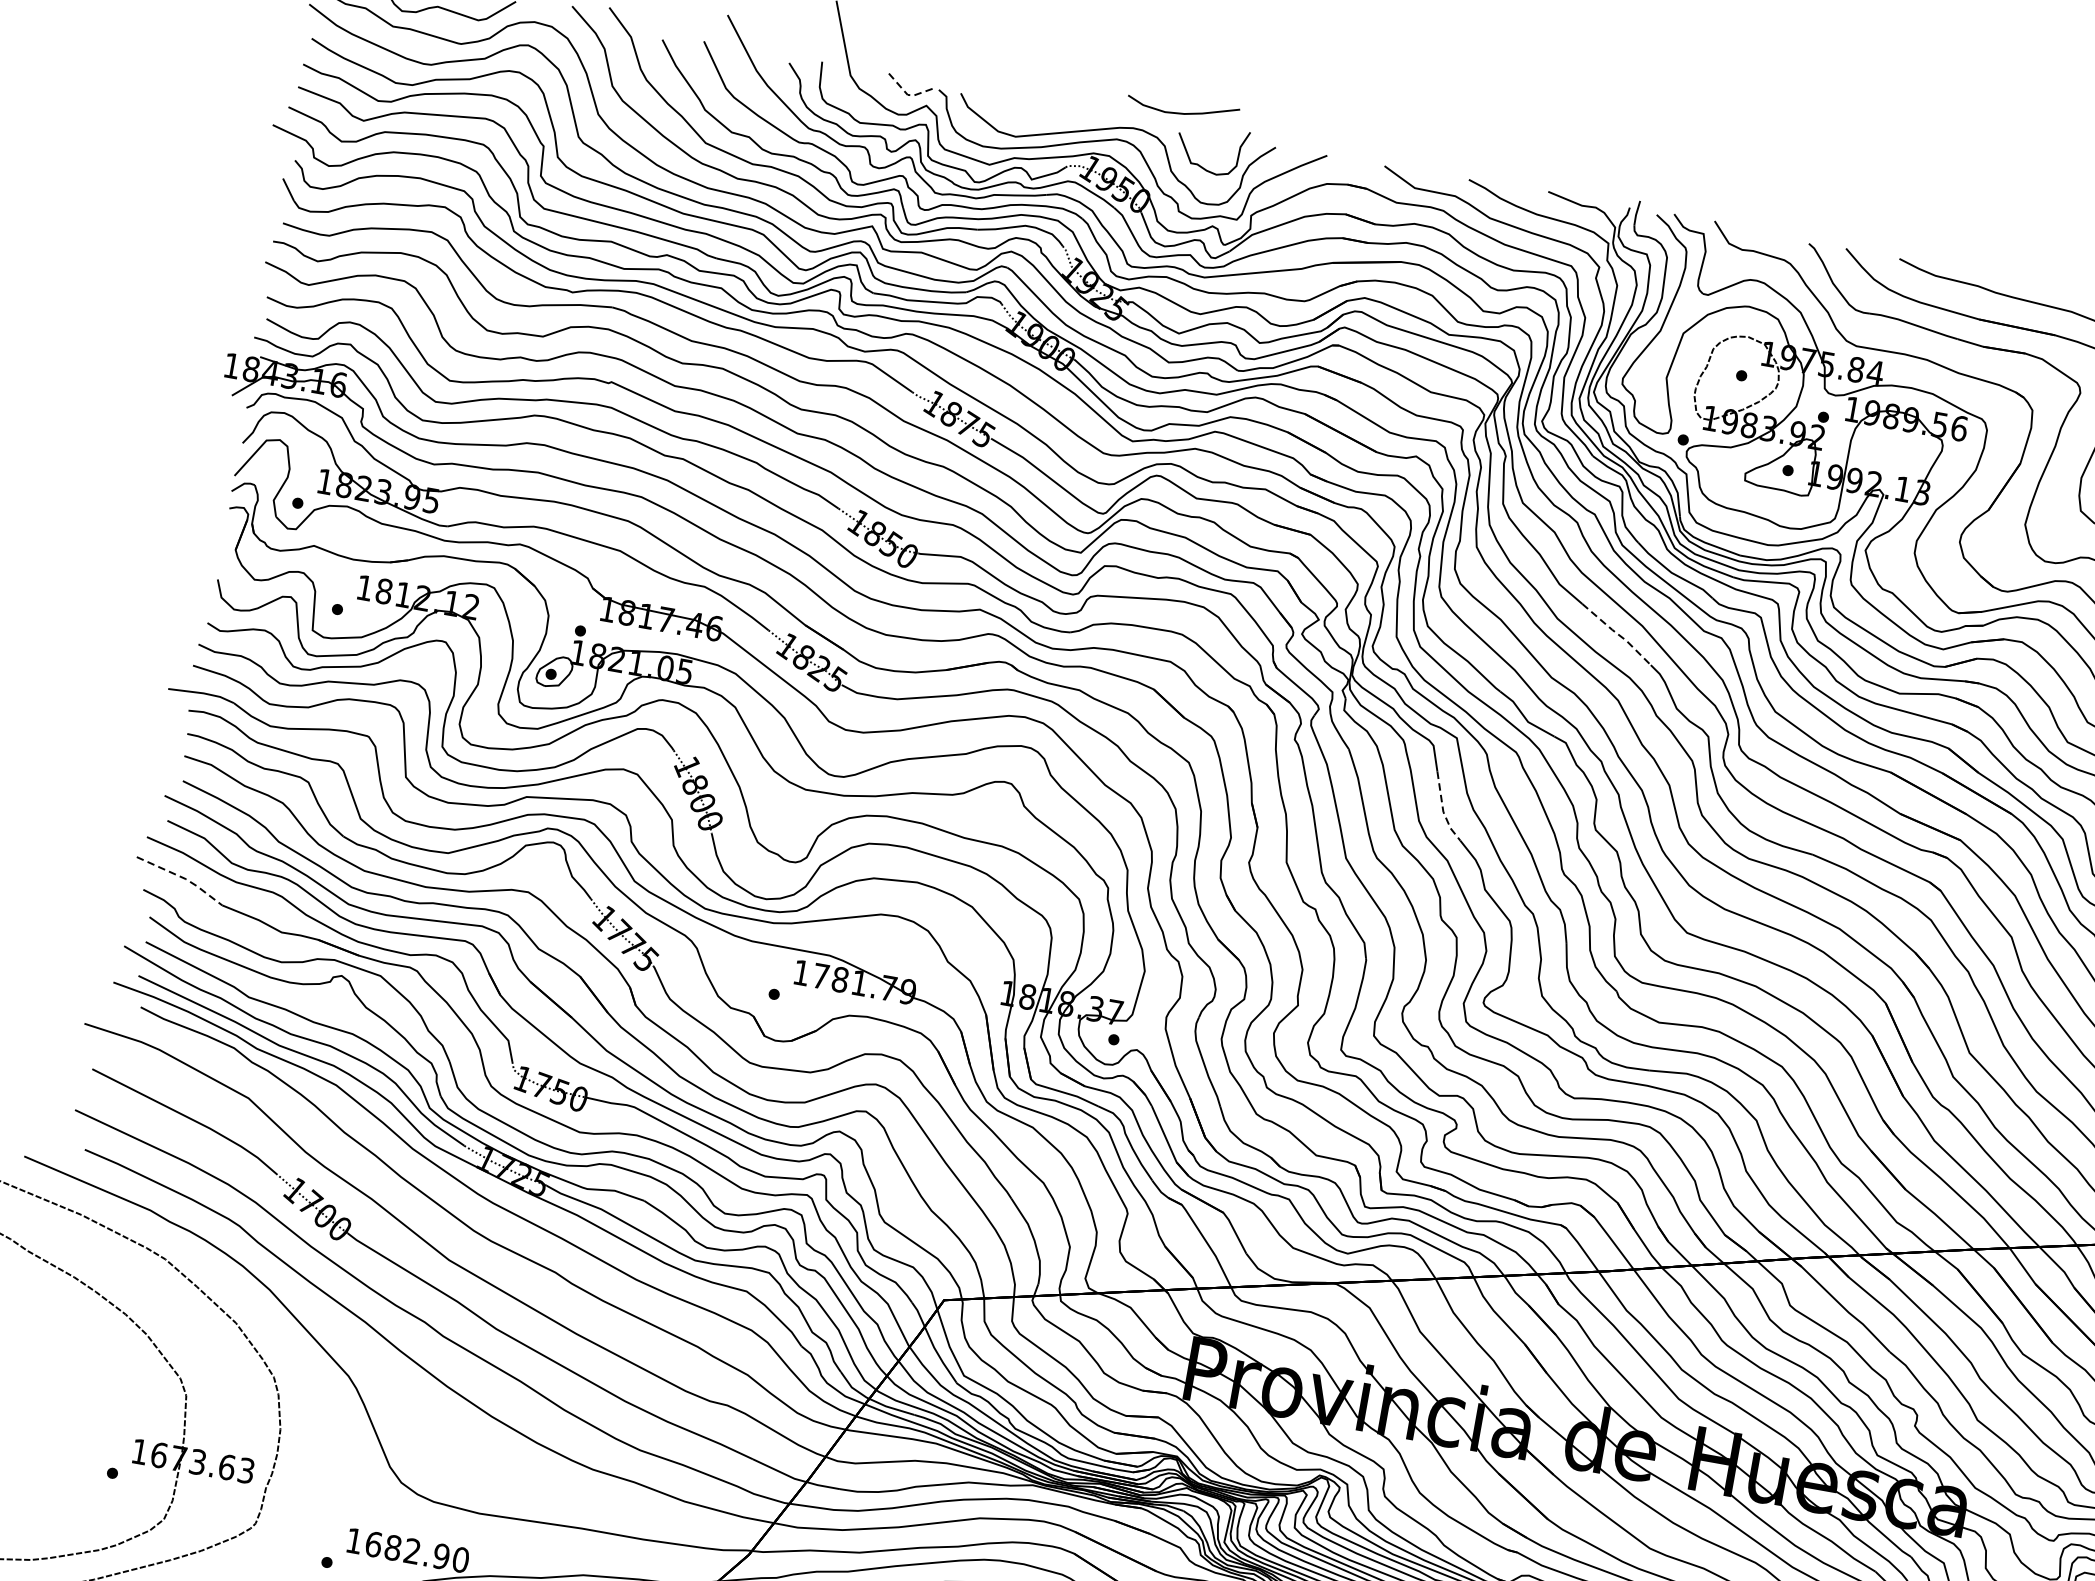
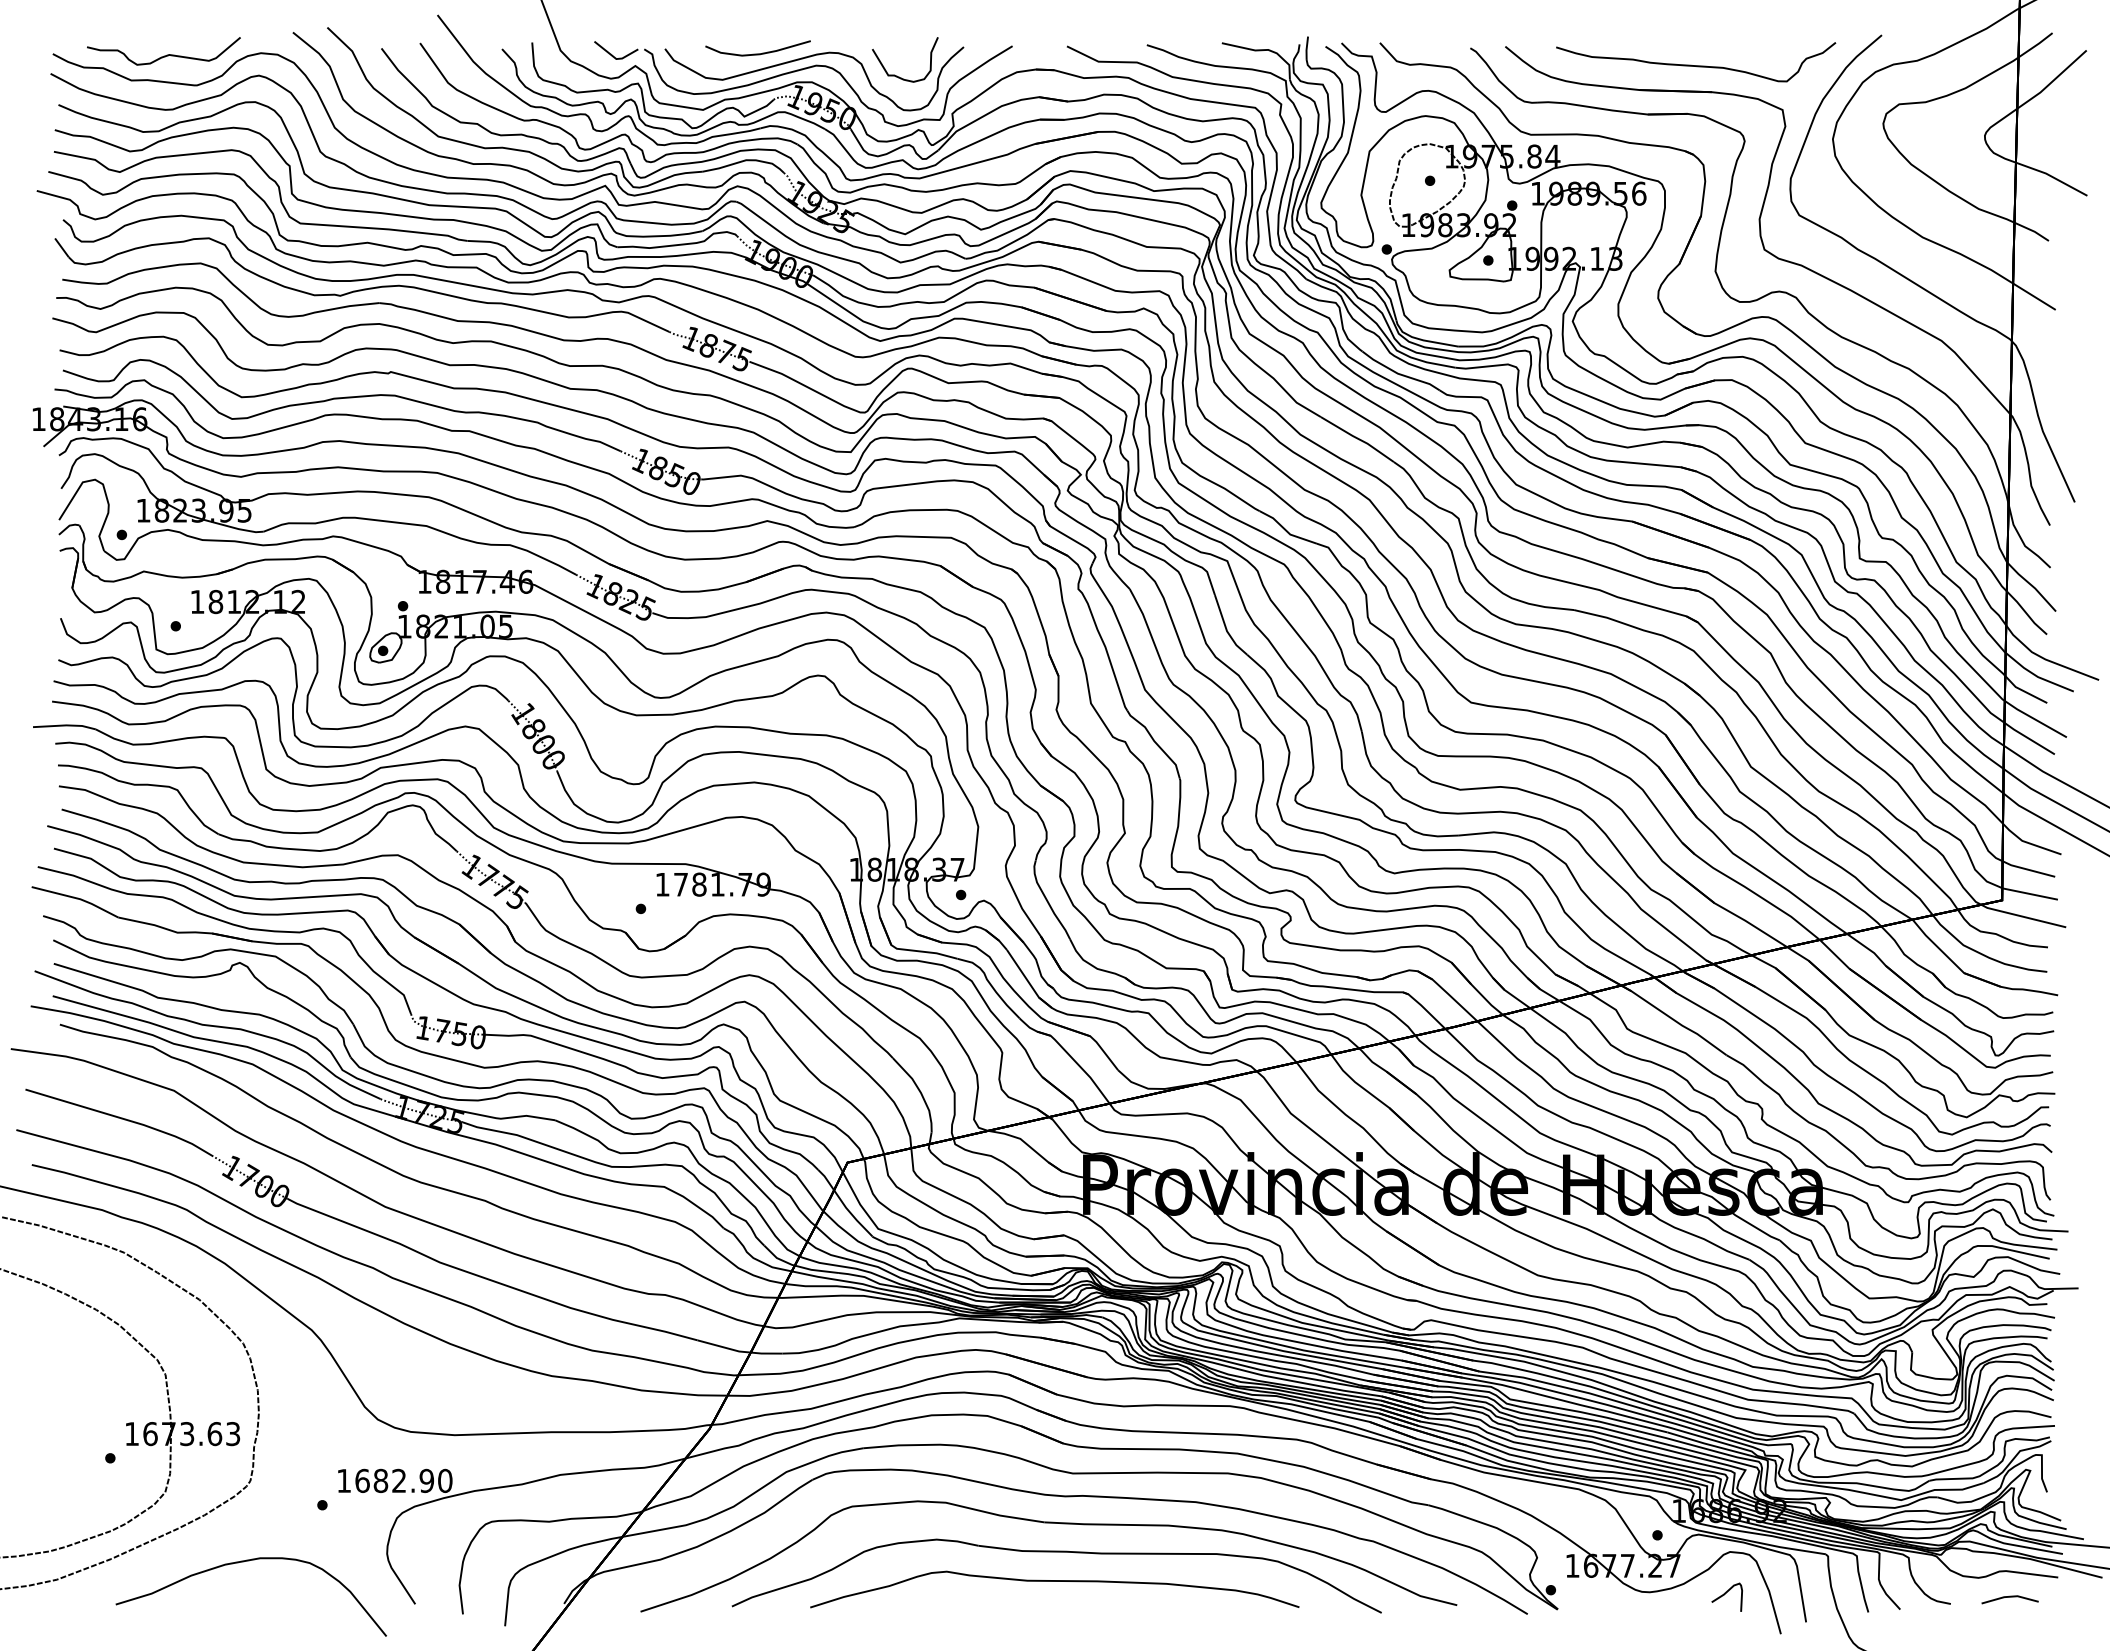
line: (906, 94) -> (615, 58), dashed -> solid
curve: (1181, 112) -> (757, 53), moved
line: (1616, 633) -> (1357, 438), dashed -> solid
line: (1443, 809) -> (1226, 629), dashed -> solid
line: (182, 877) -> (77, 898), dashed -> solid

